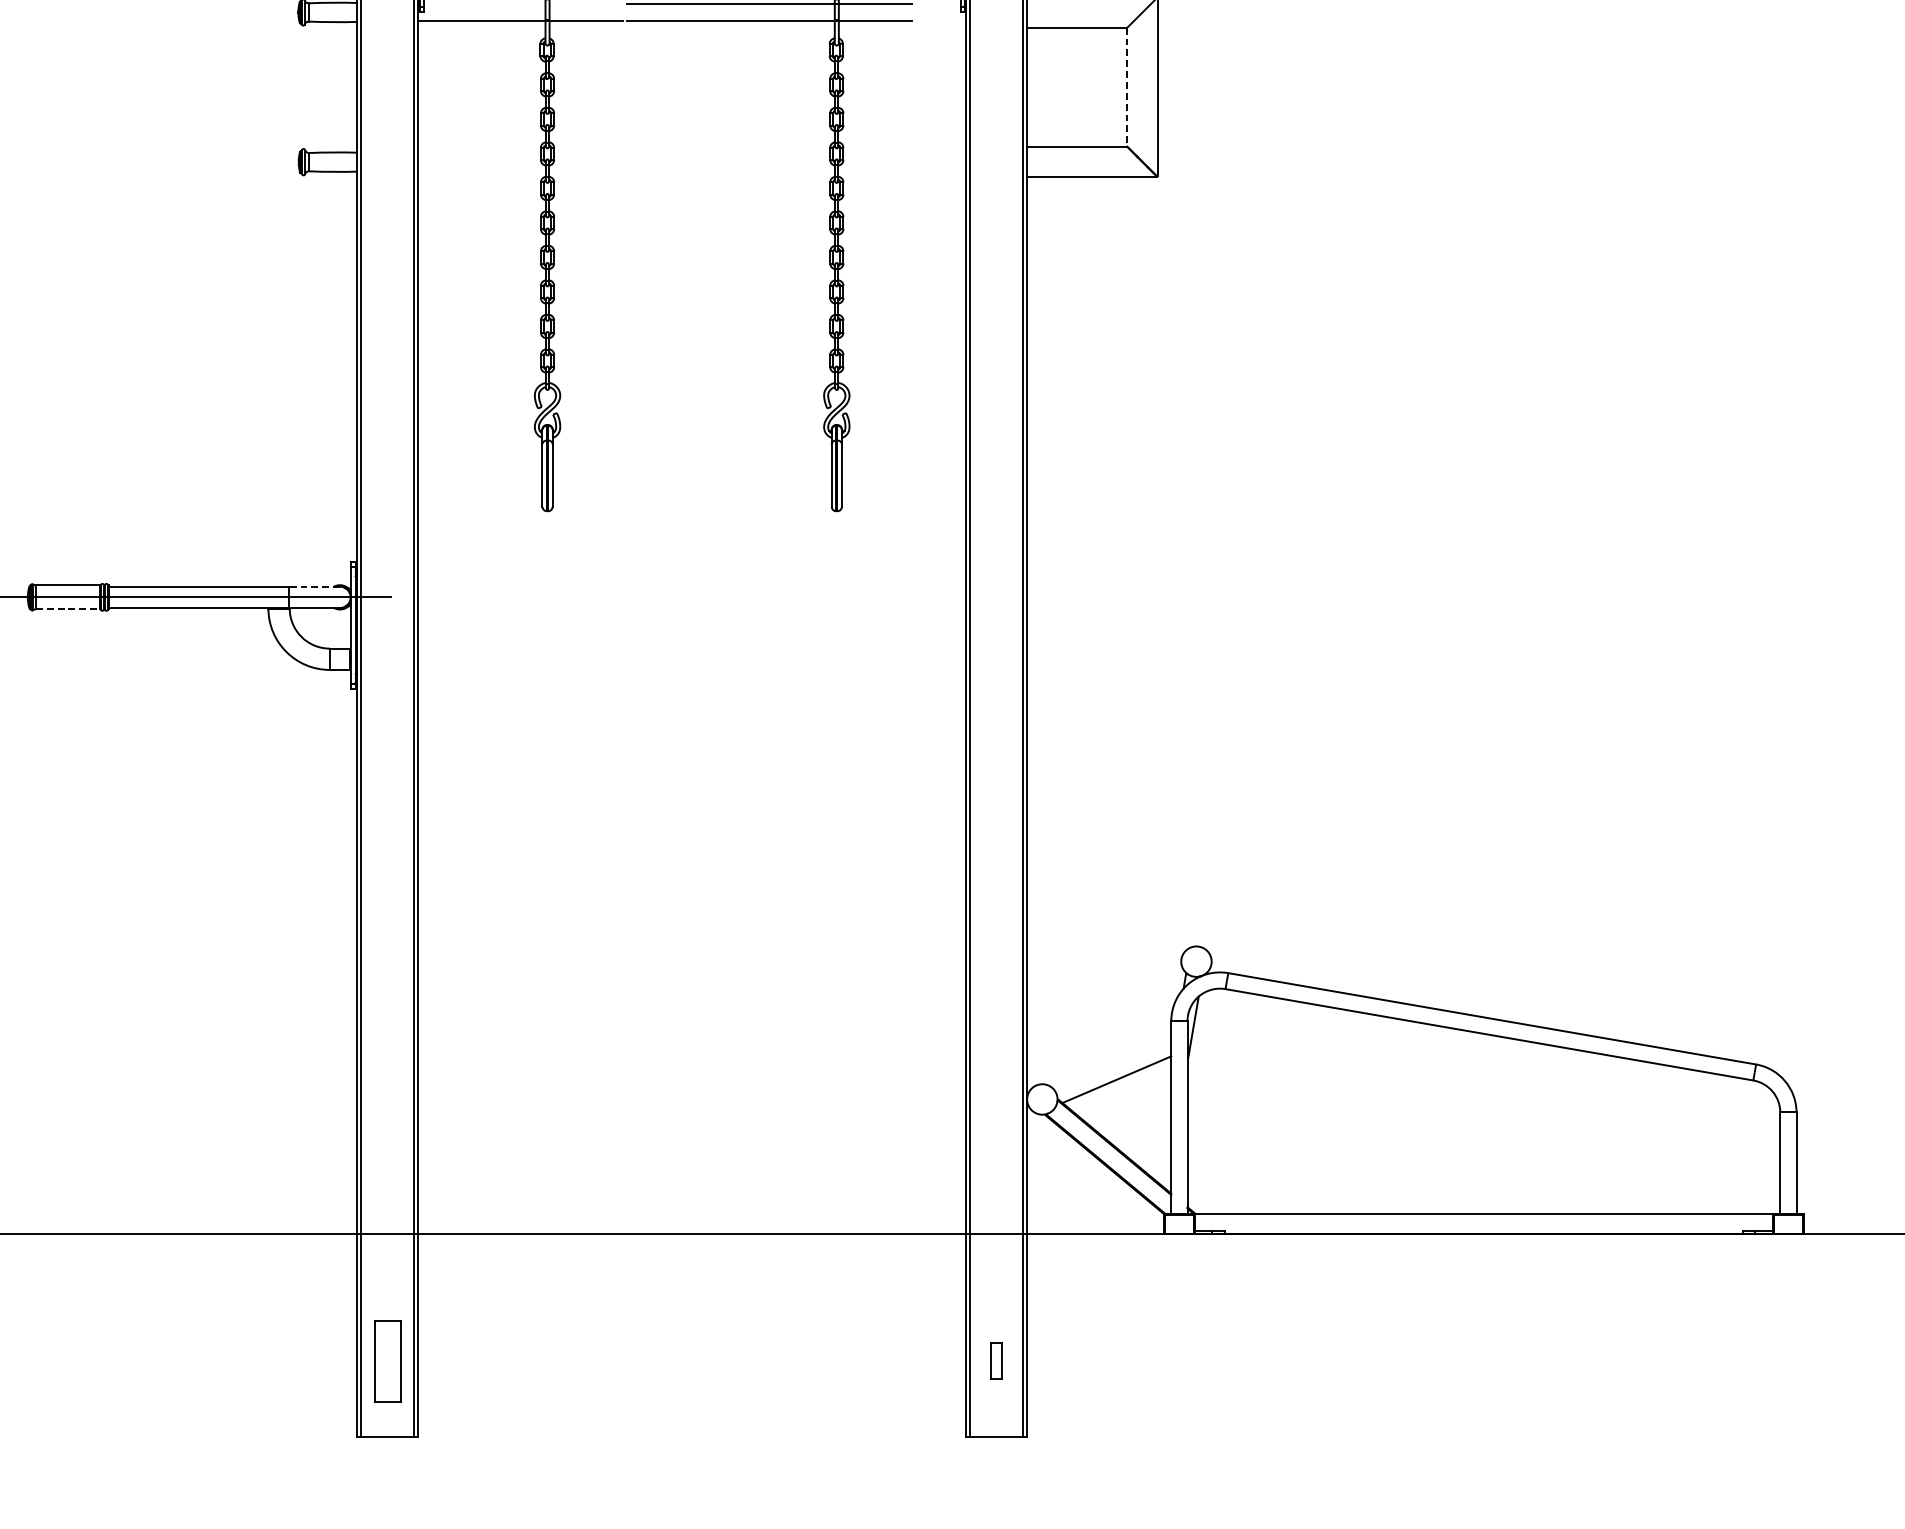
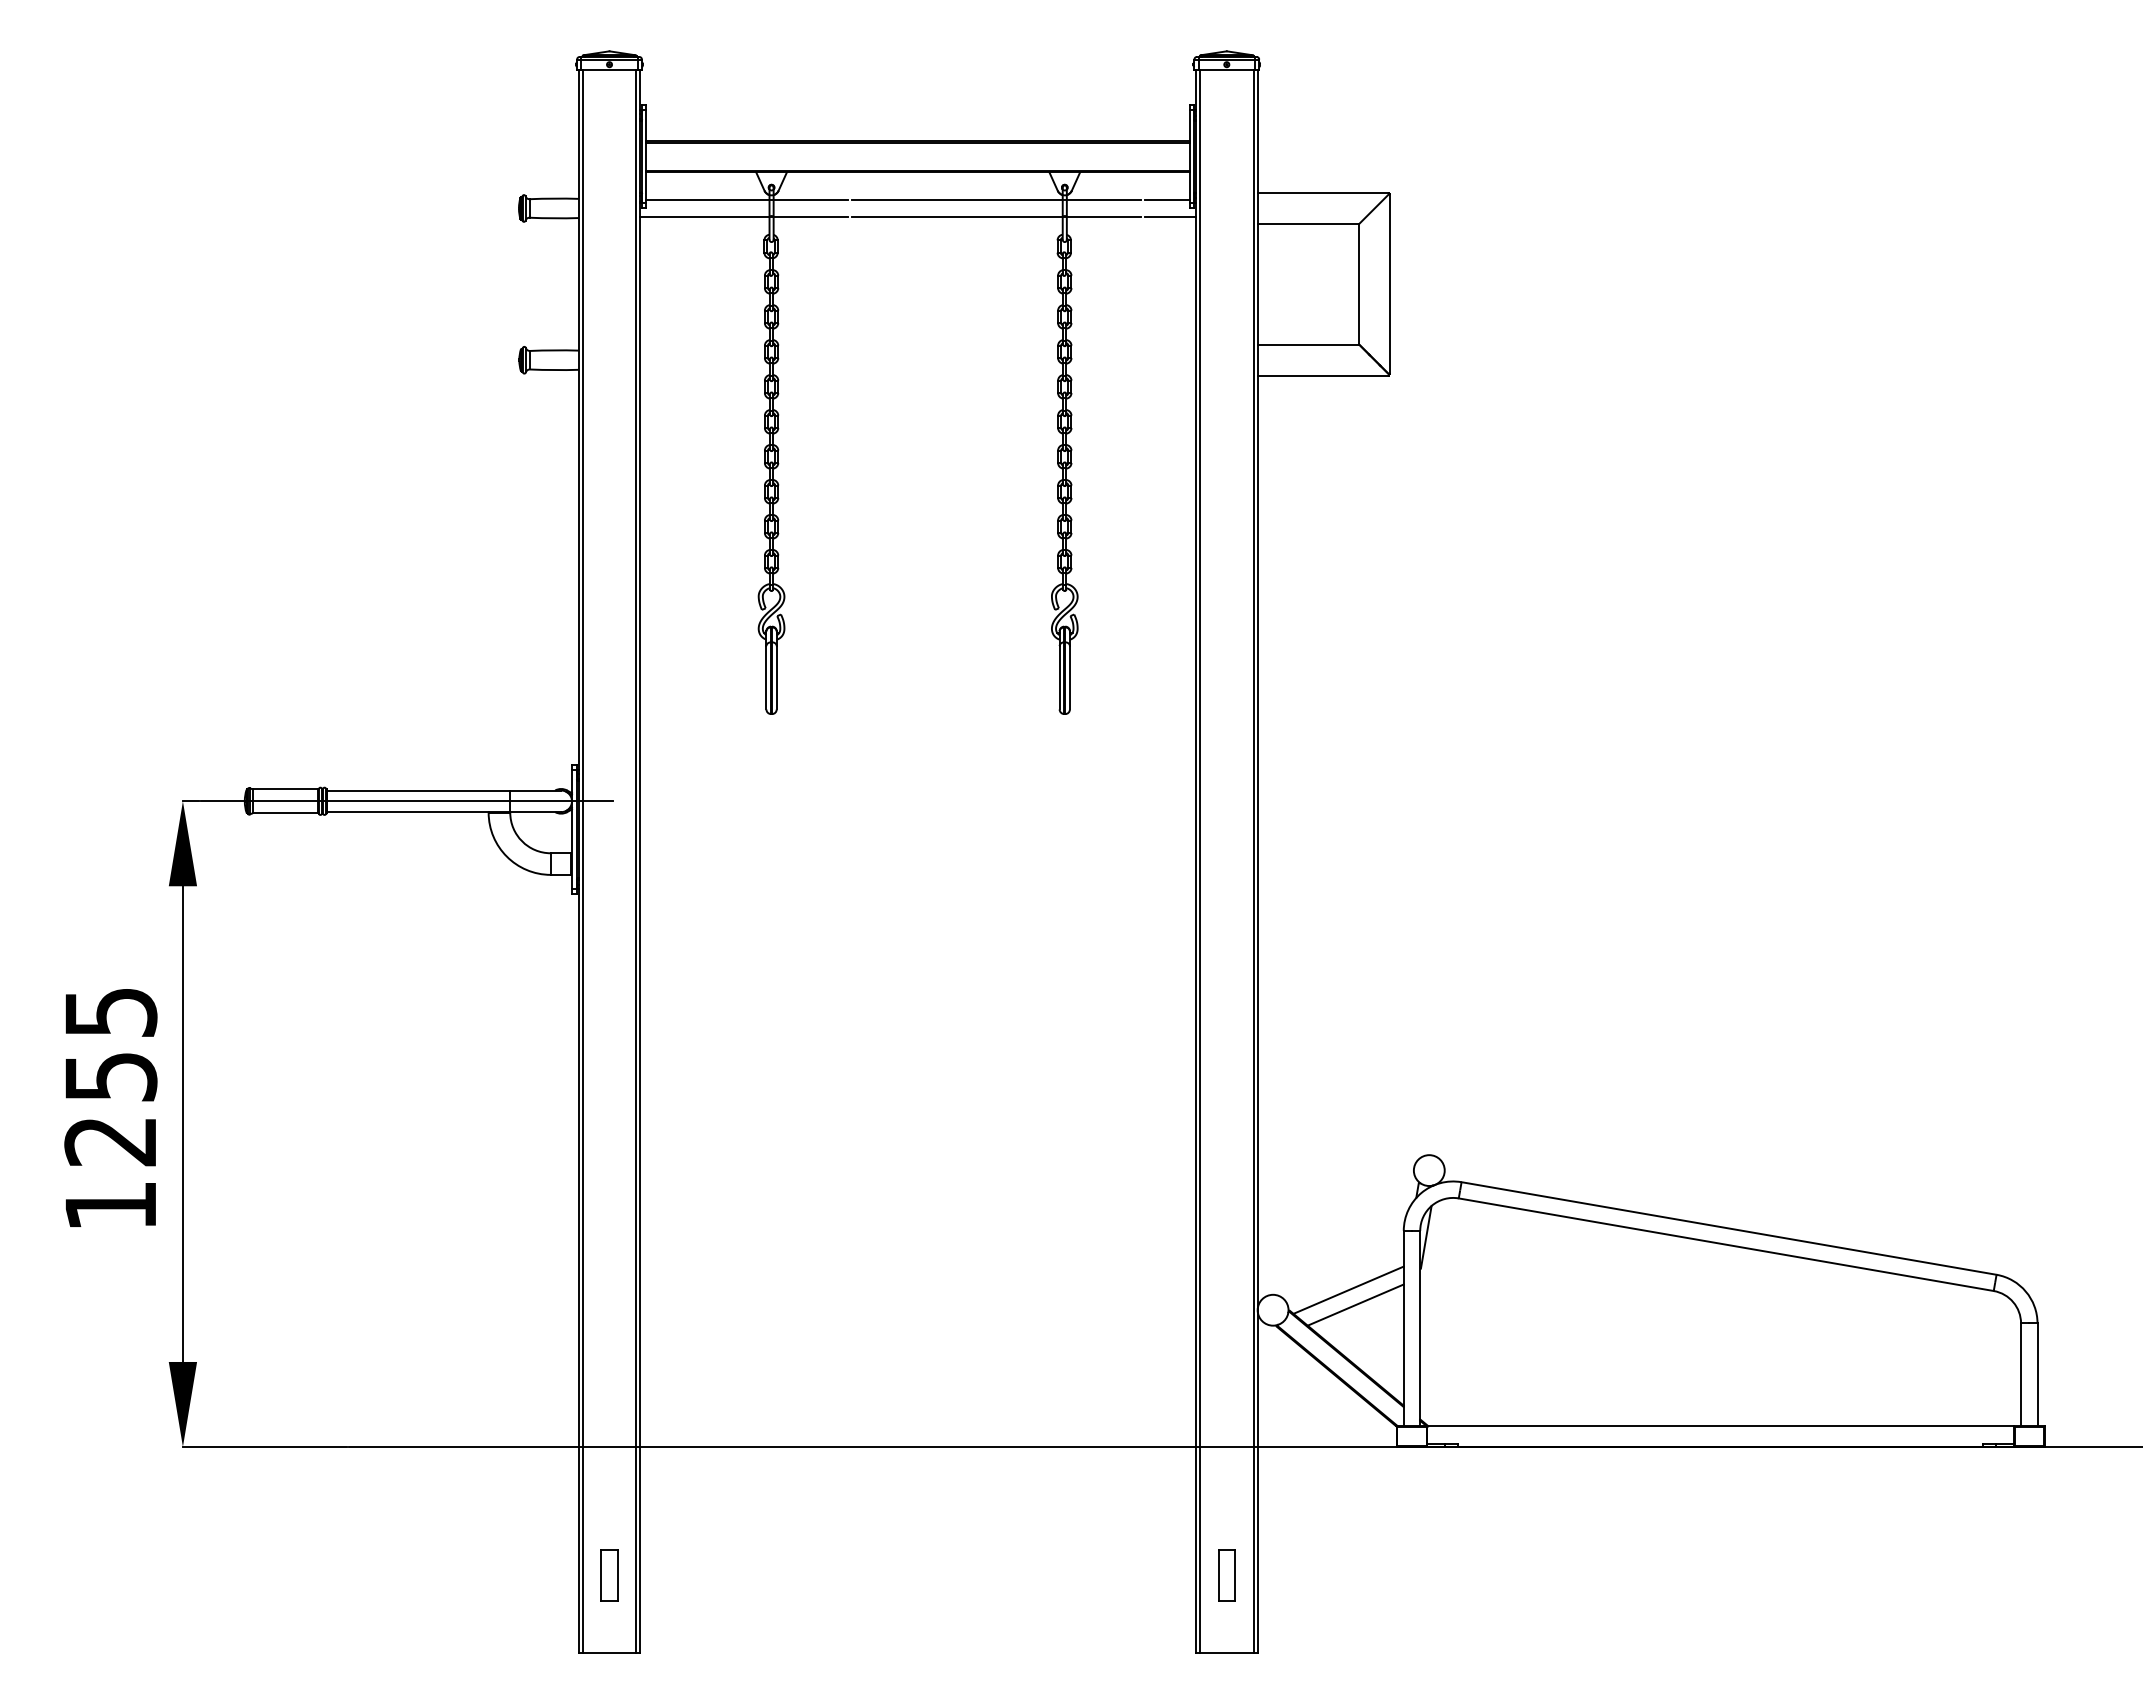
line: (522, 4) -> (746, 200), added
line: (938, 4) -> (1167, 200), added
line: (940, 20) -> (1169, 216), added
line: (1127, 87) -> (1359, 284), dashed -> solid
line: (314, 586) -> (535, 790), dashed -> solid
line: (67, 609) -> (285, 813), dashed -> solid
line: (1123, 1093) -> (1355, 1304), added
part: (387, 1361) -> (609, 1575), size x0.62
part: (996, 1361) -> (1226, 1575), size x1.43

